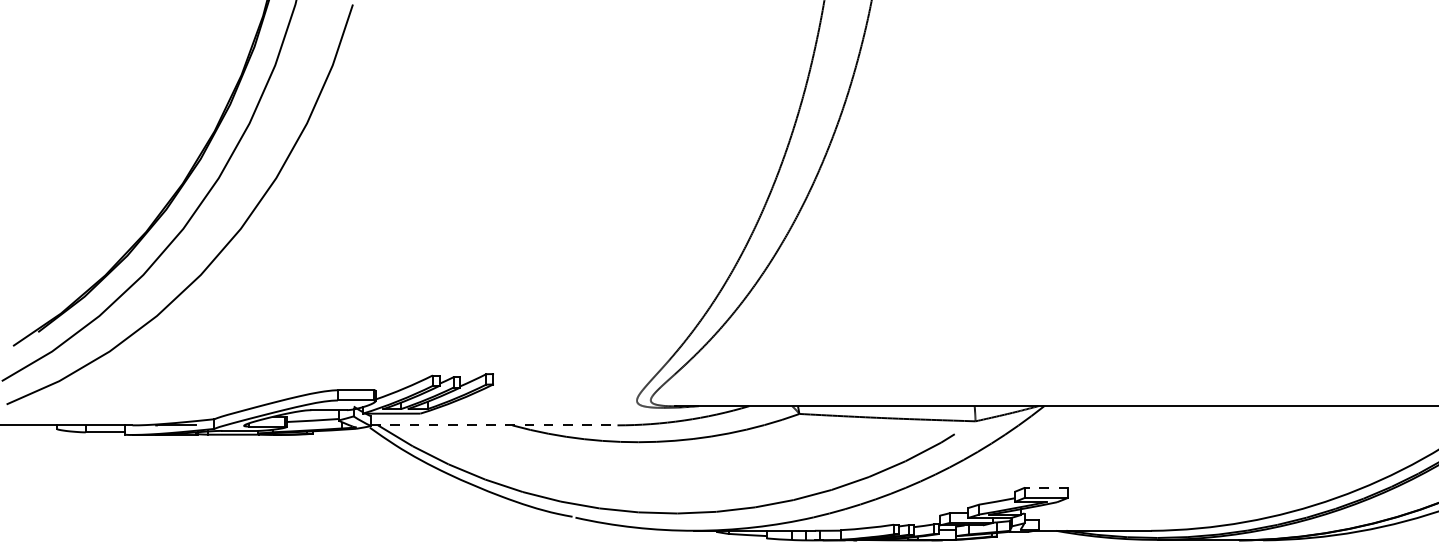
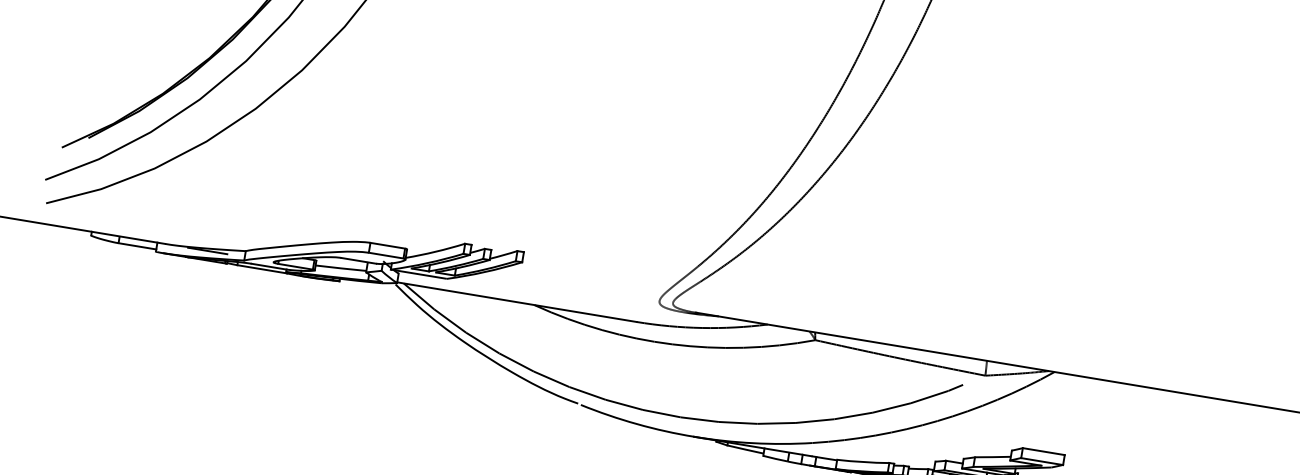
line: (494, 425) -> (517, 302), dashed -> solid
line: (1046, 487) -> (1043, 451), dashed -> solid

